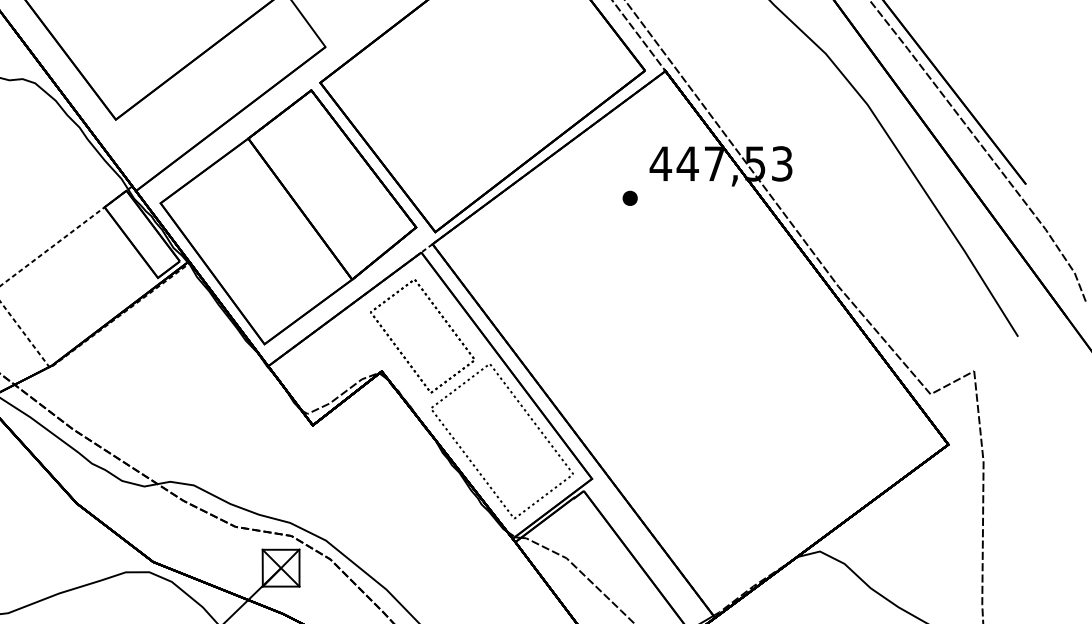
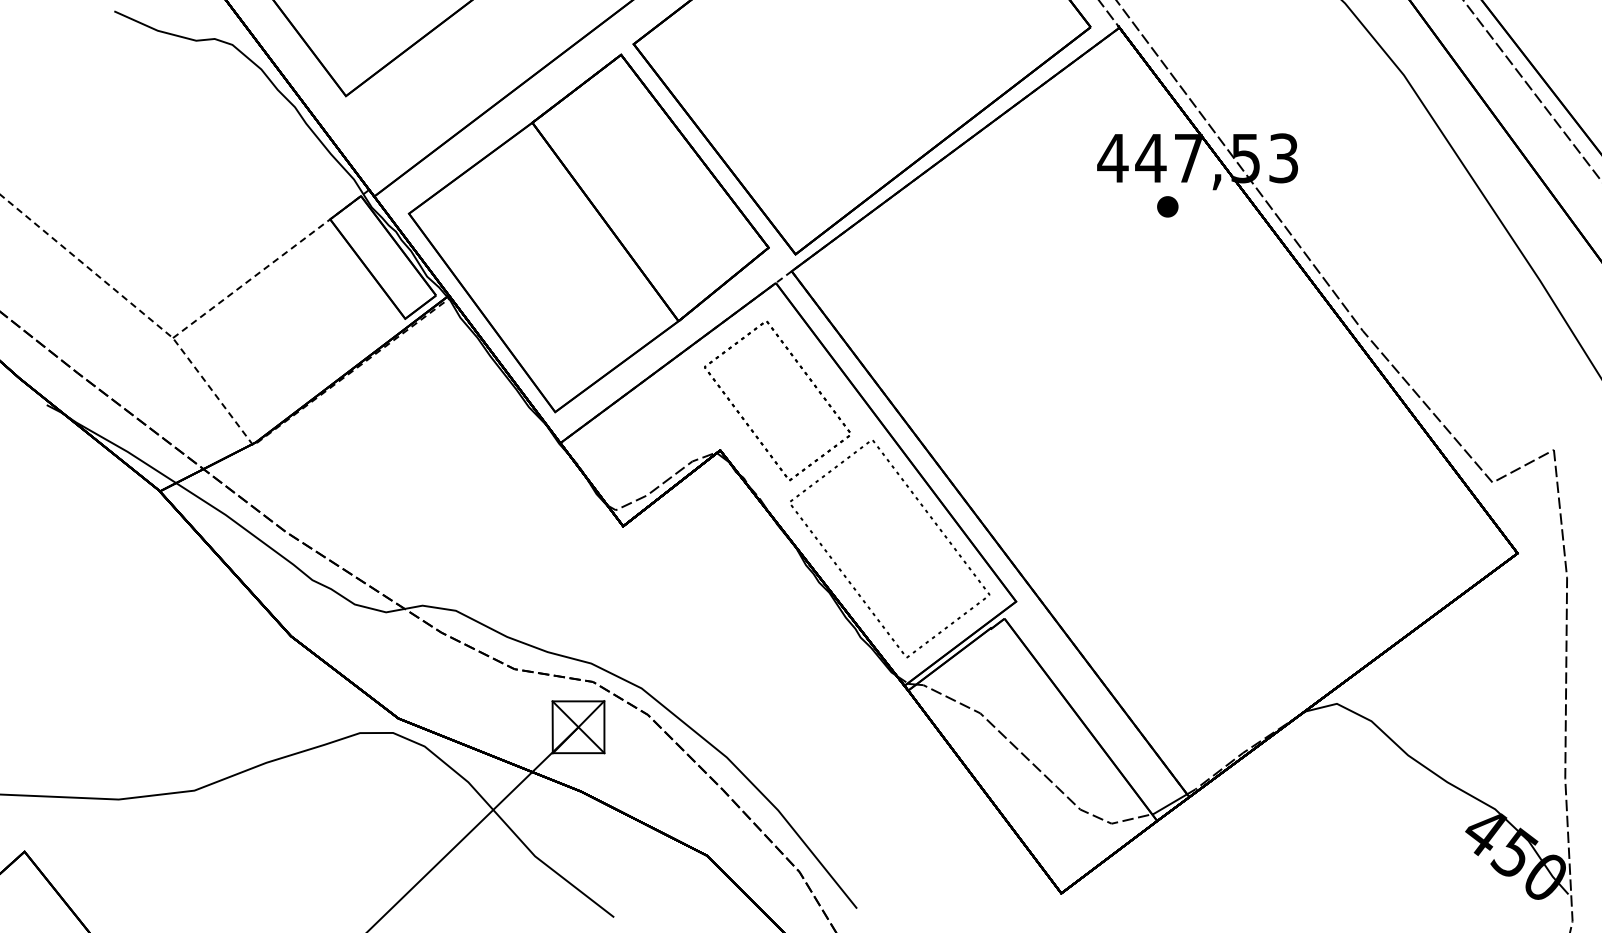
part: (629, 198) -> (1167, 206), moved

